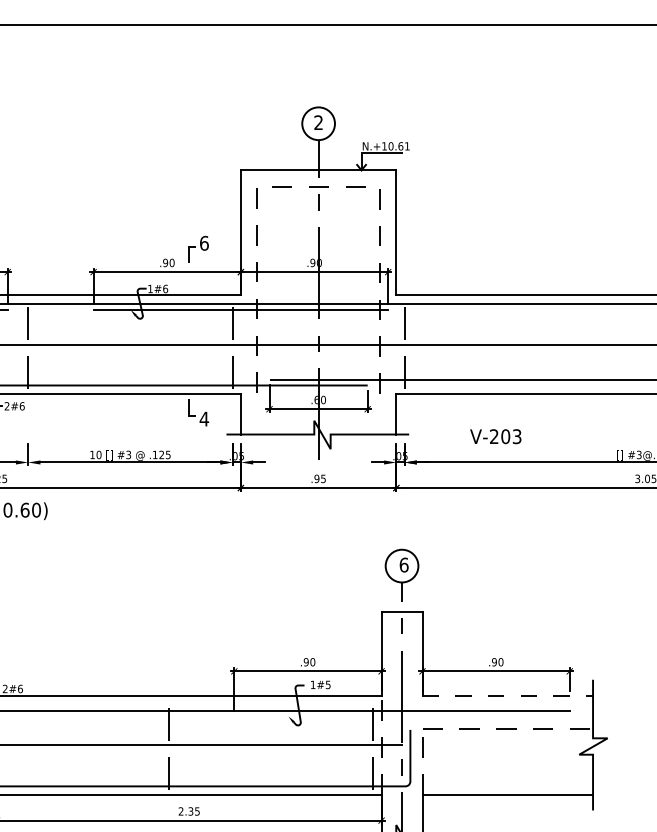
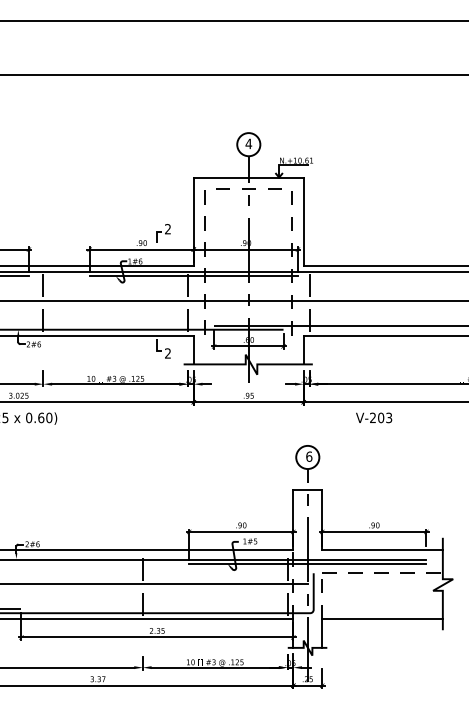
text: (318, 122) -> (248, 143), 2 -> 4
text: (205, 243) -> (168, 229), 6 -> 2
text: (203, 419) -> (167, 353), 4 -> 2
text: (496, 436) -> (374, 417), moved
line: (509, 696) -> (383, 549), dashed -> solid
line: (401, 716) -> (307, 563), added

